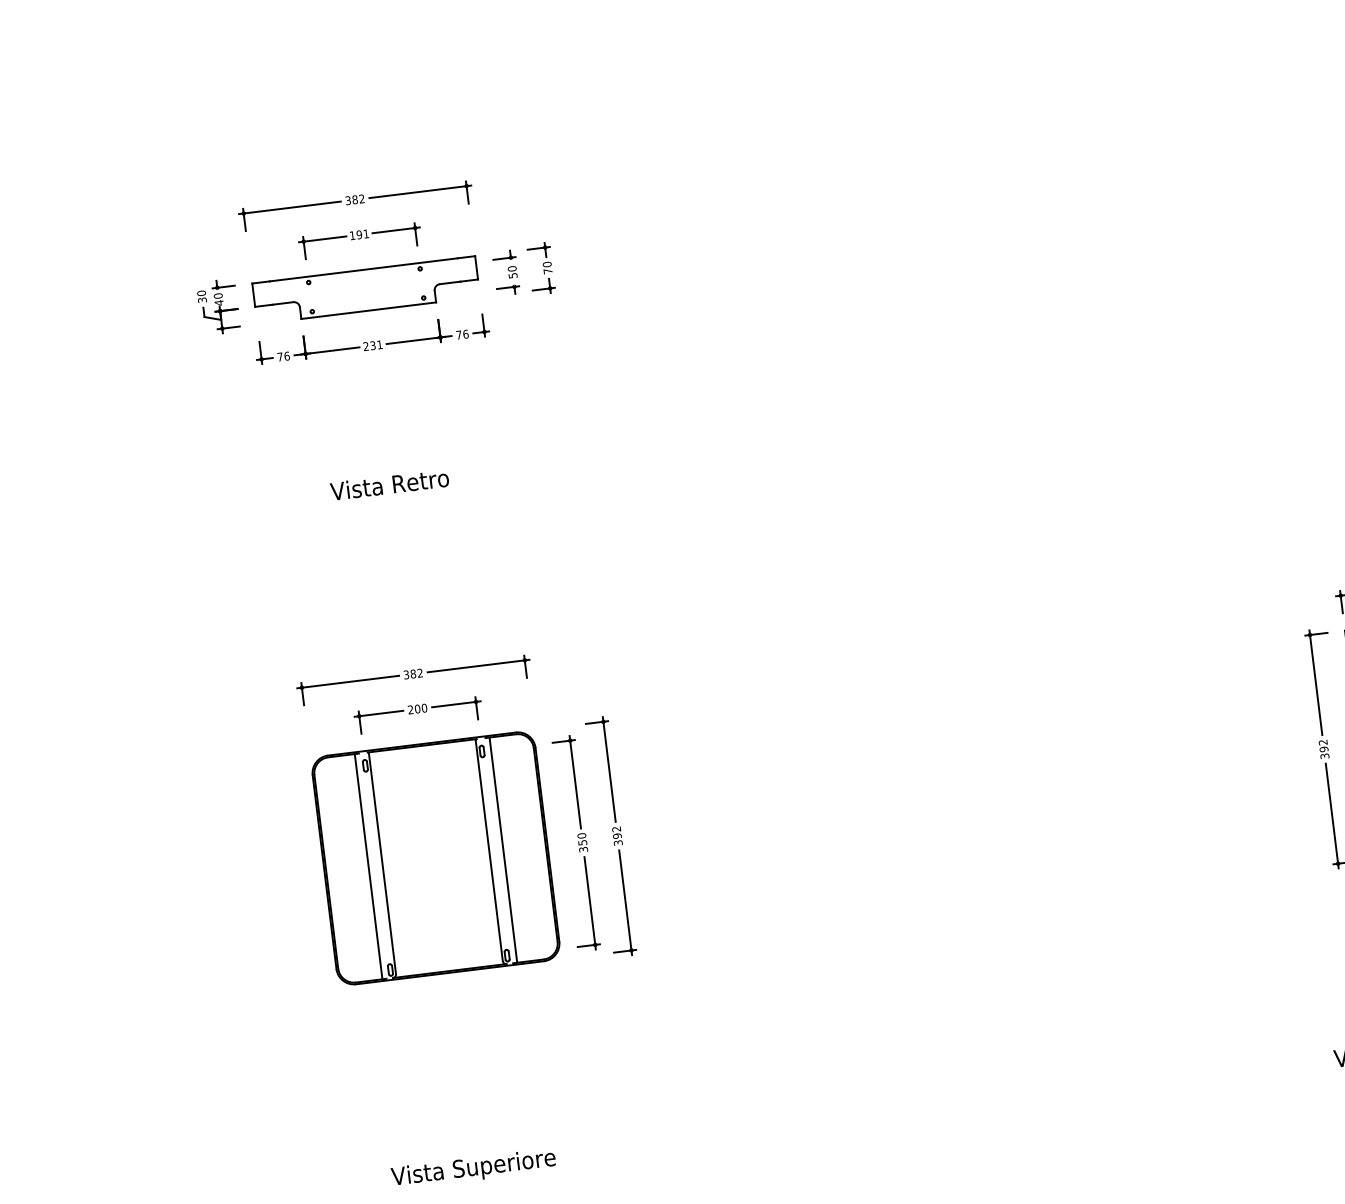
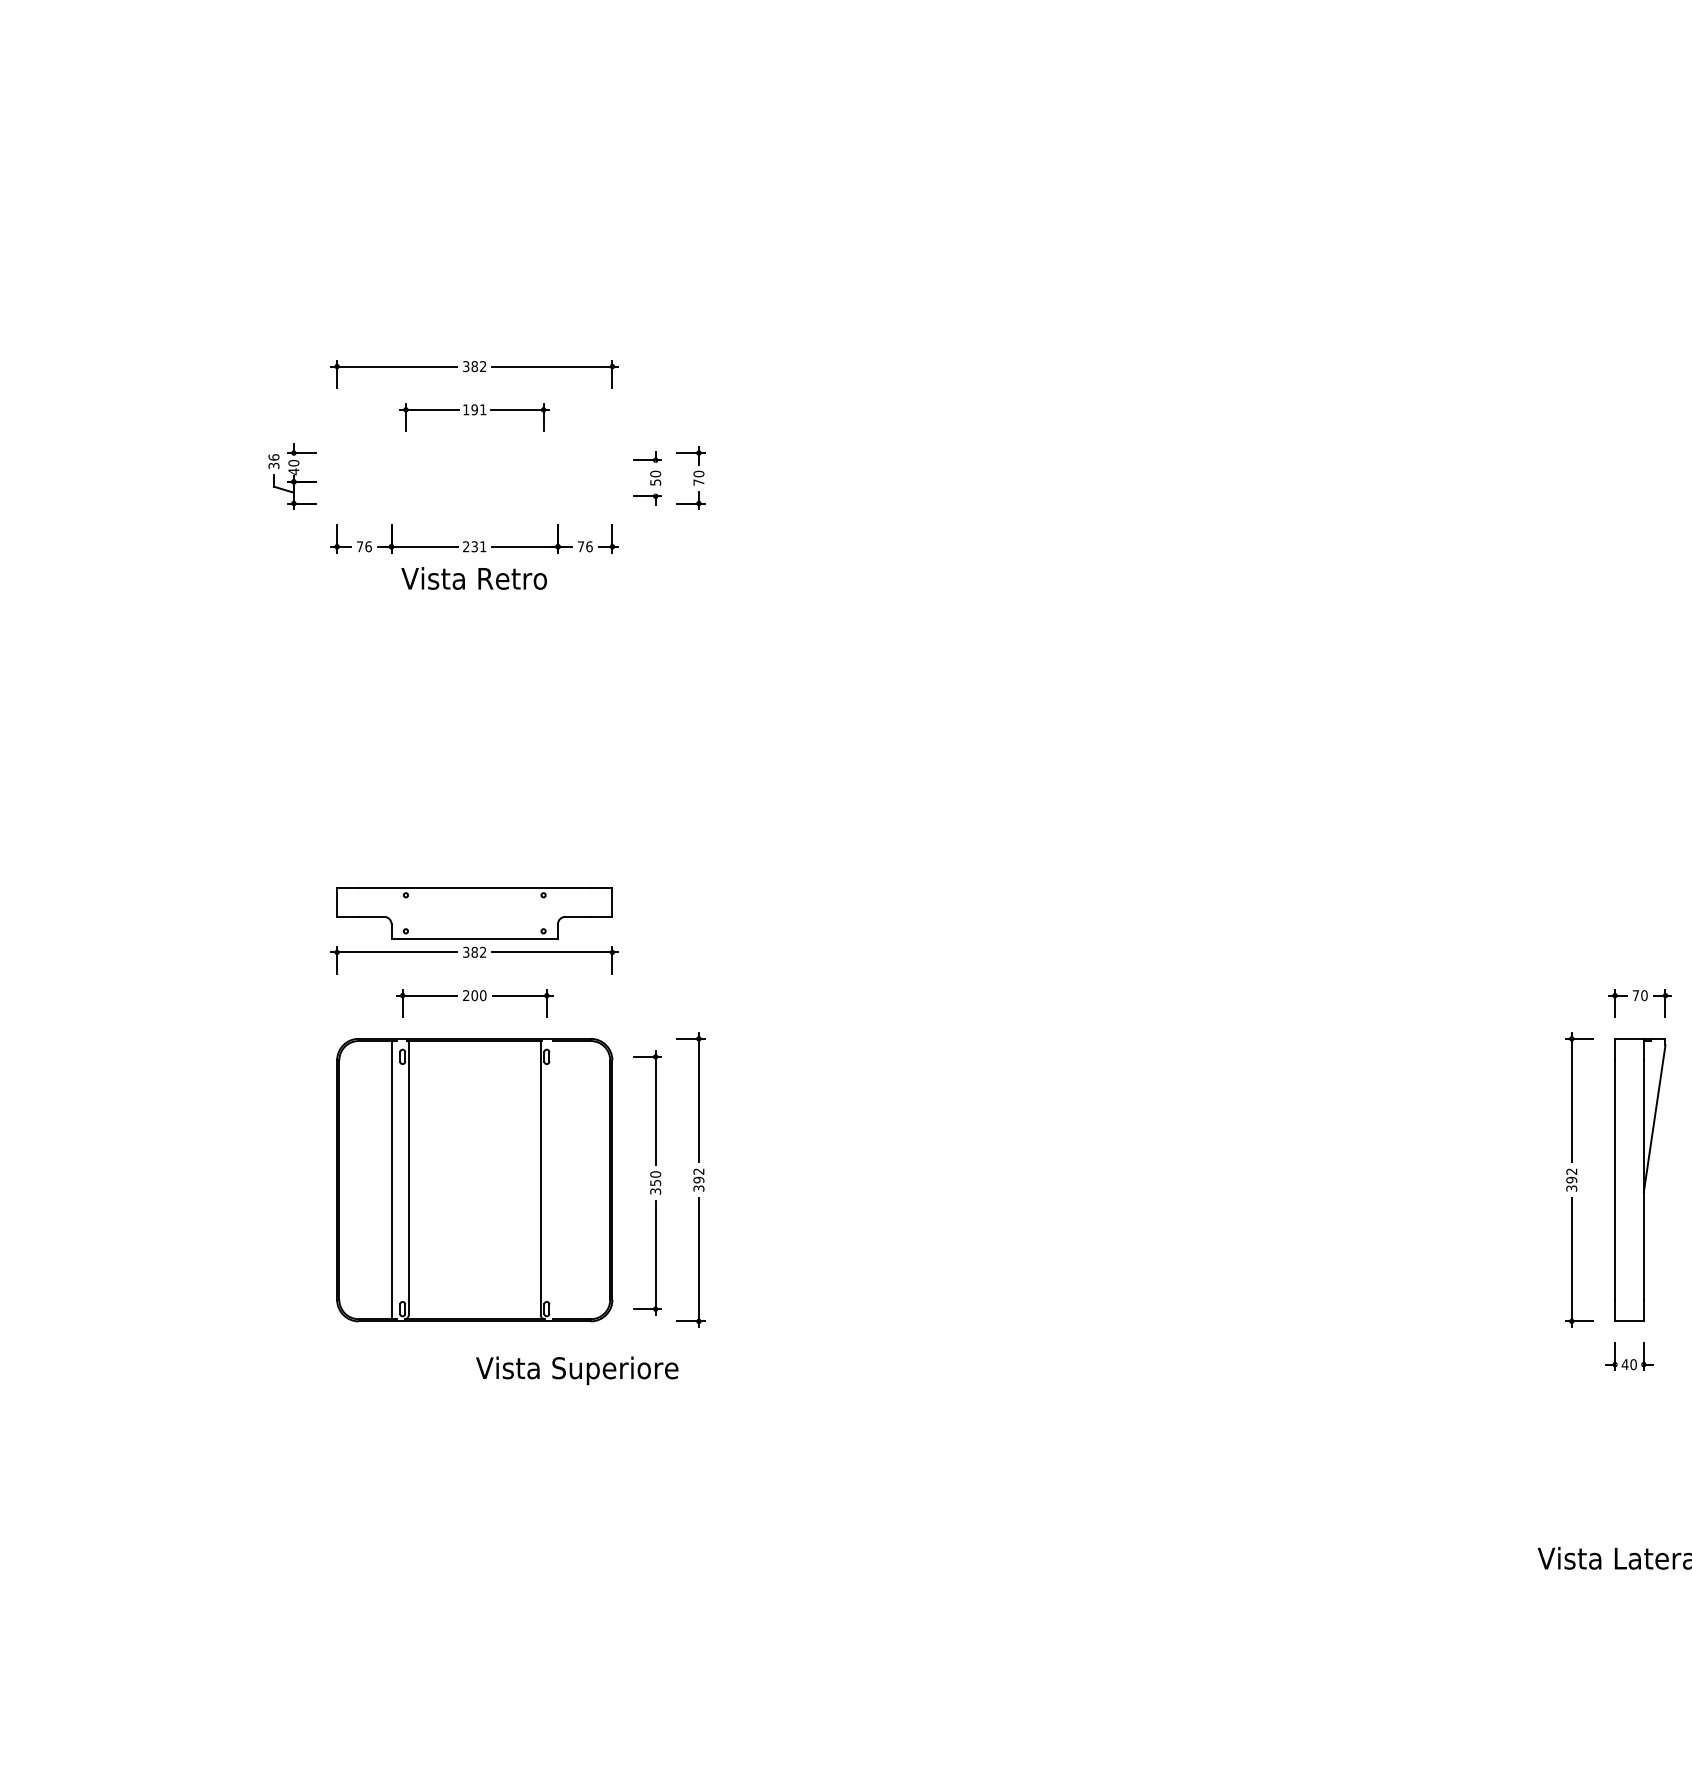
part: (366, 290) -> (474, 913), moved
text: (201, 293) -> (273, 457), 30 -> 36
text: (389, 484) -> (473, 578), moved
line: (503, 850) -> (558, 1180), removed
text: (473, 1168) -> (577, 1370), moved

